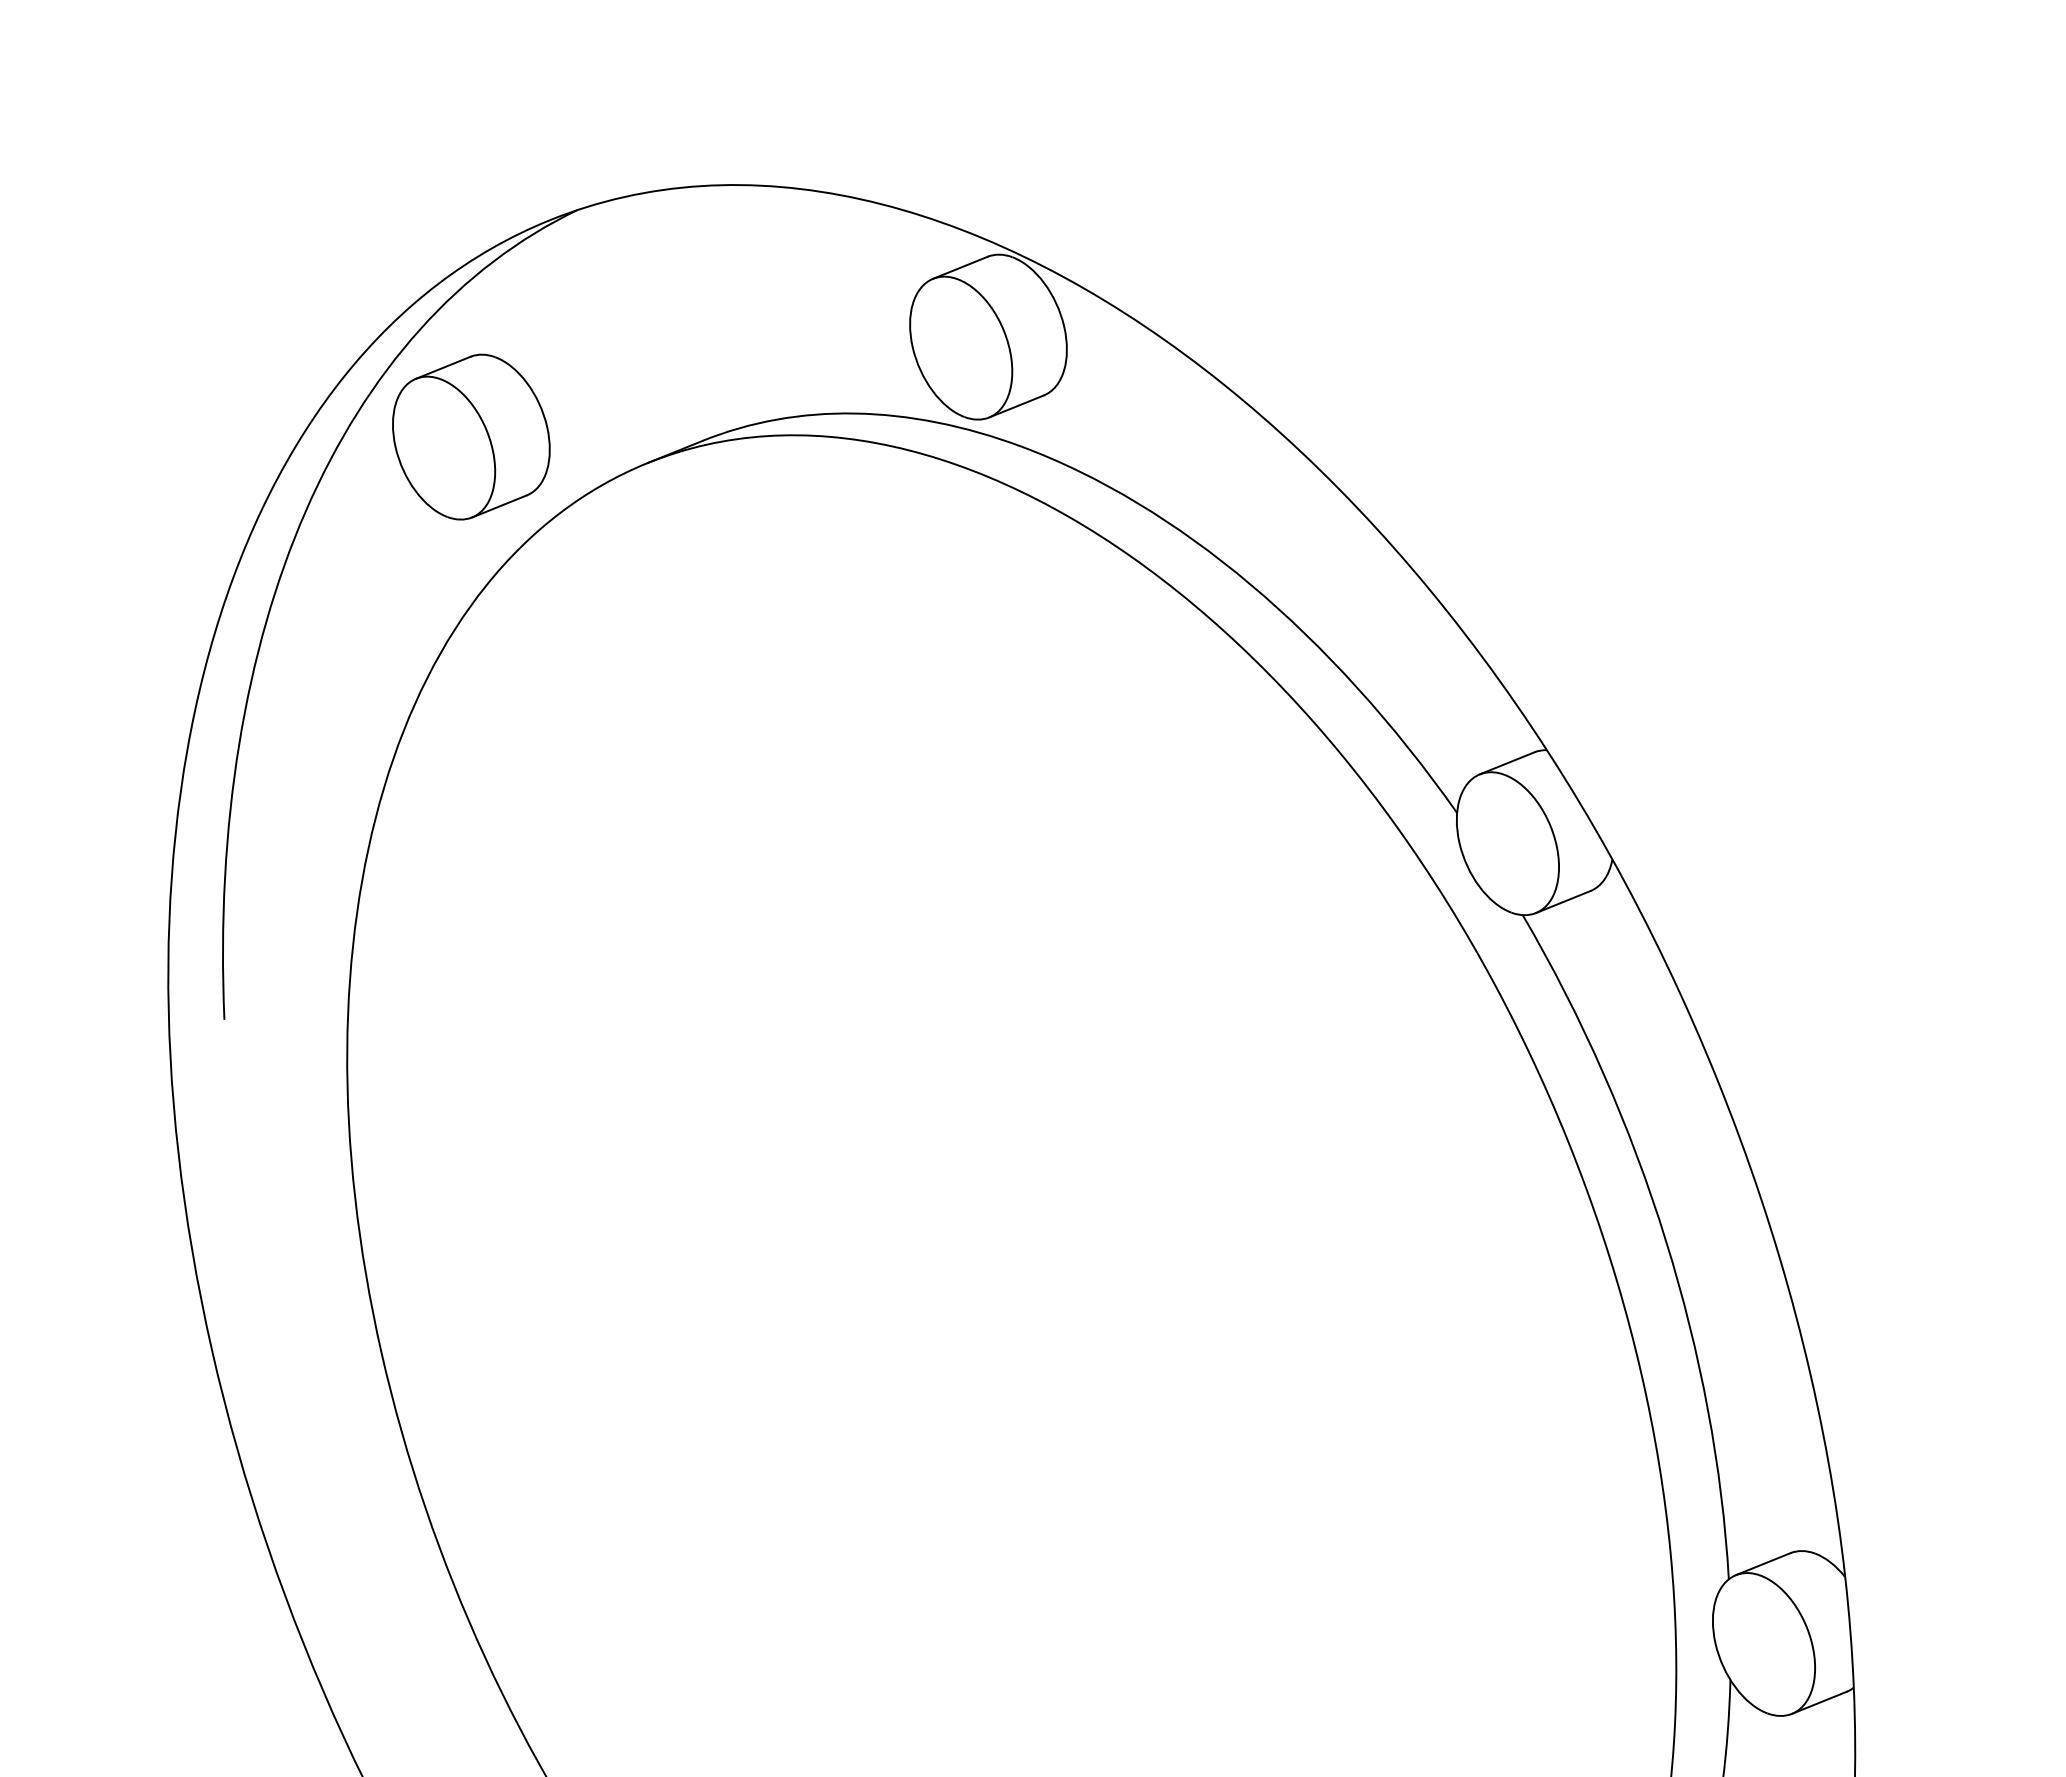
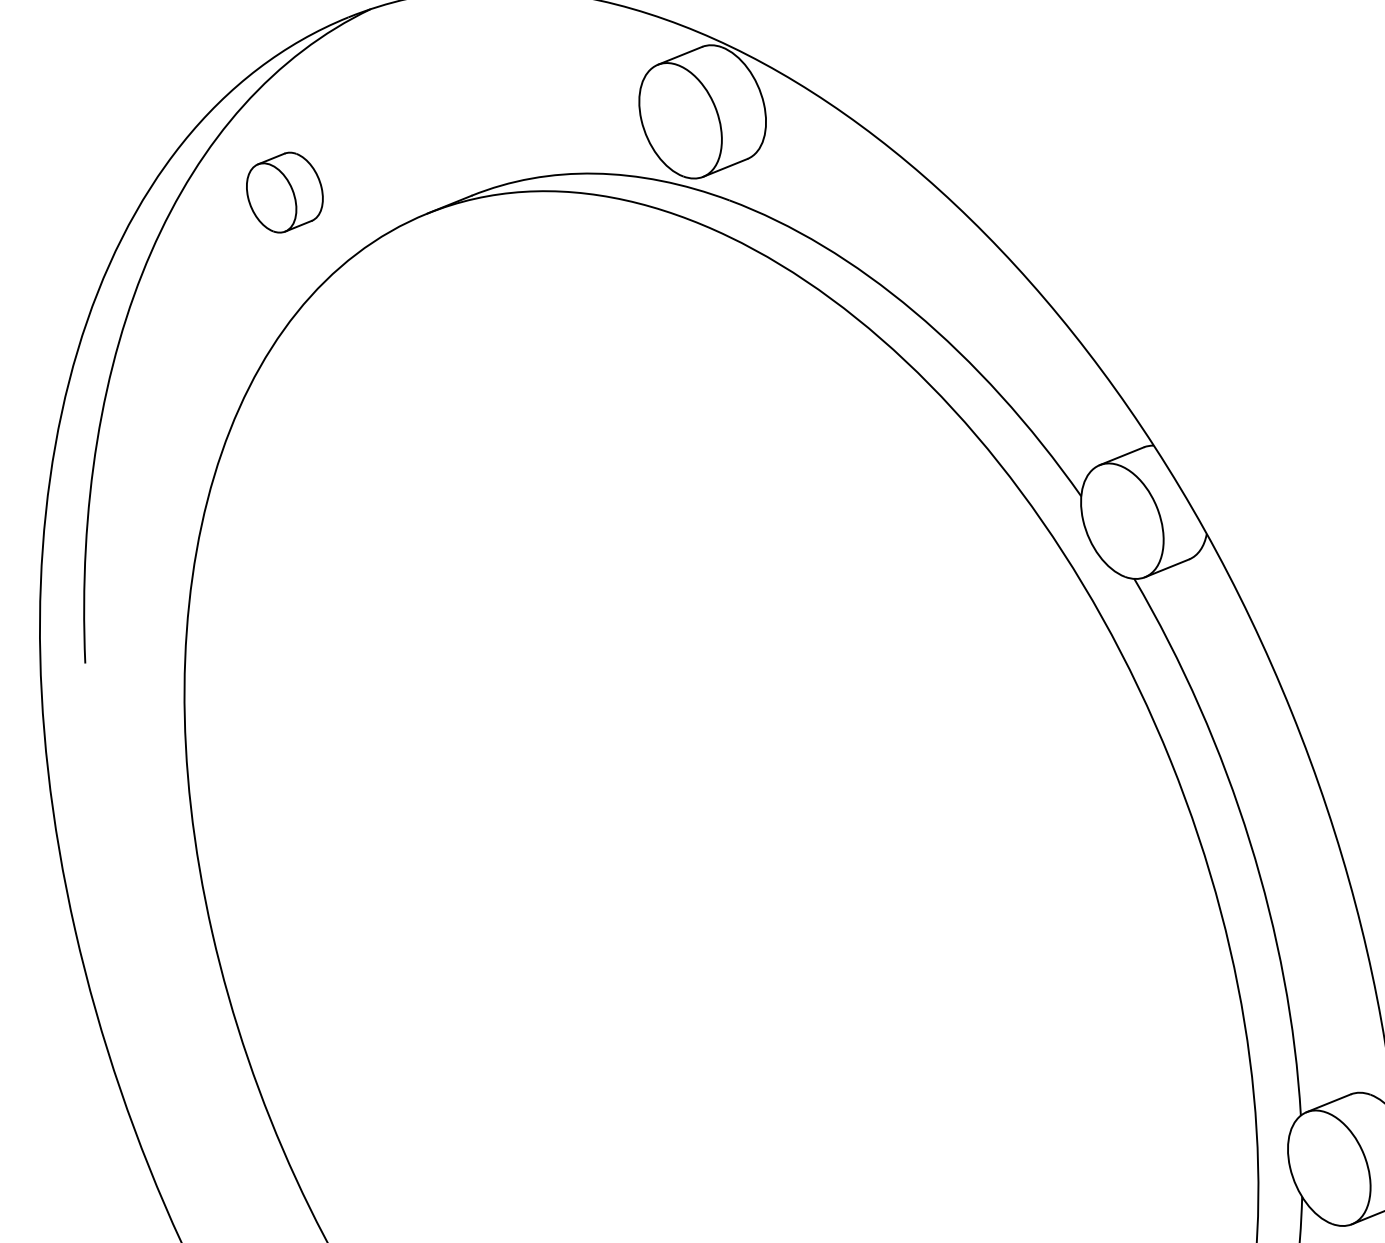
part: (471, 436) -> (284, 192), size x0.6

